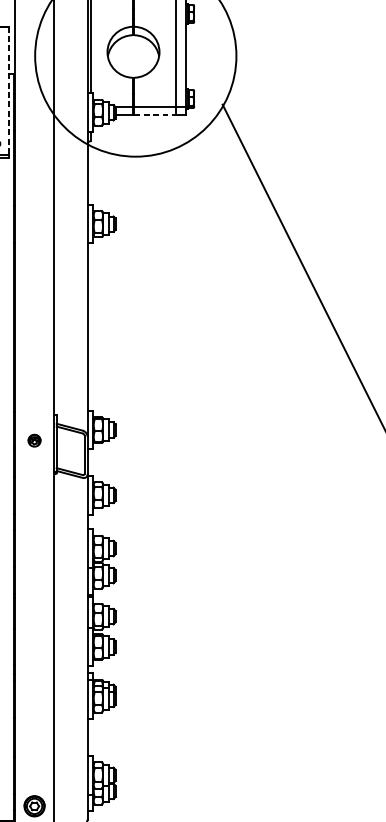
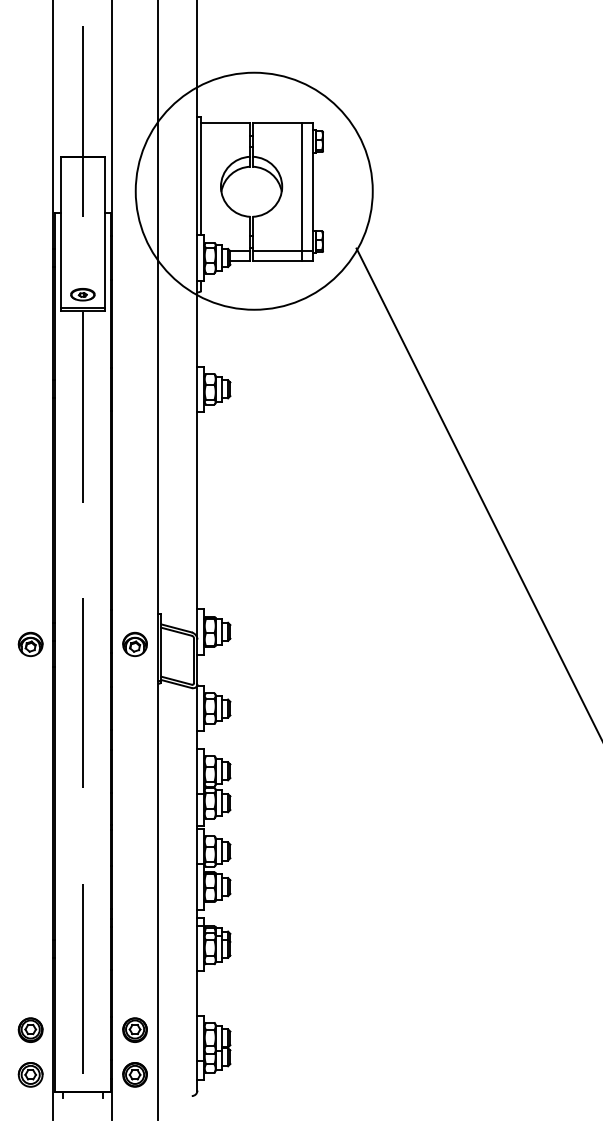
line: (8, 91) -> (104, 232), dashed -> solid
line: (155, 114) -> (277, 260), dashed -> solid
part: (34, 440) -> (134, 643), size x1.67
part: (34, 767) -> (134, 1029), added

